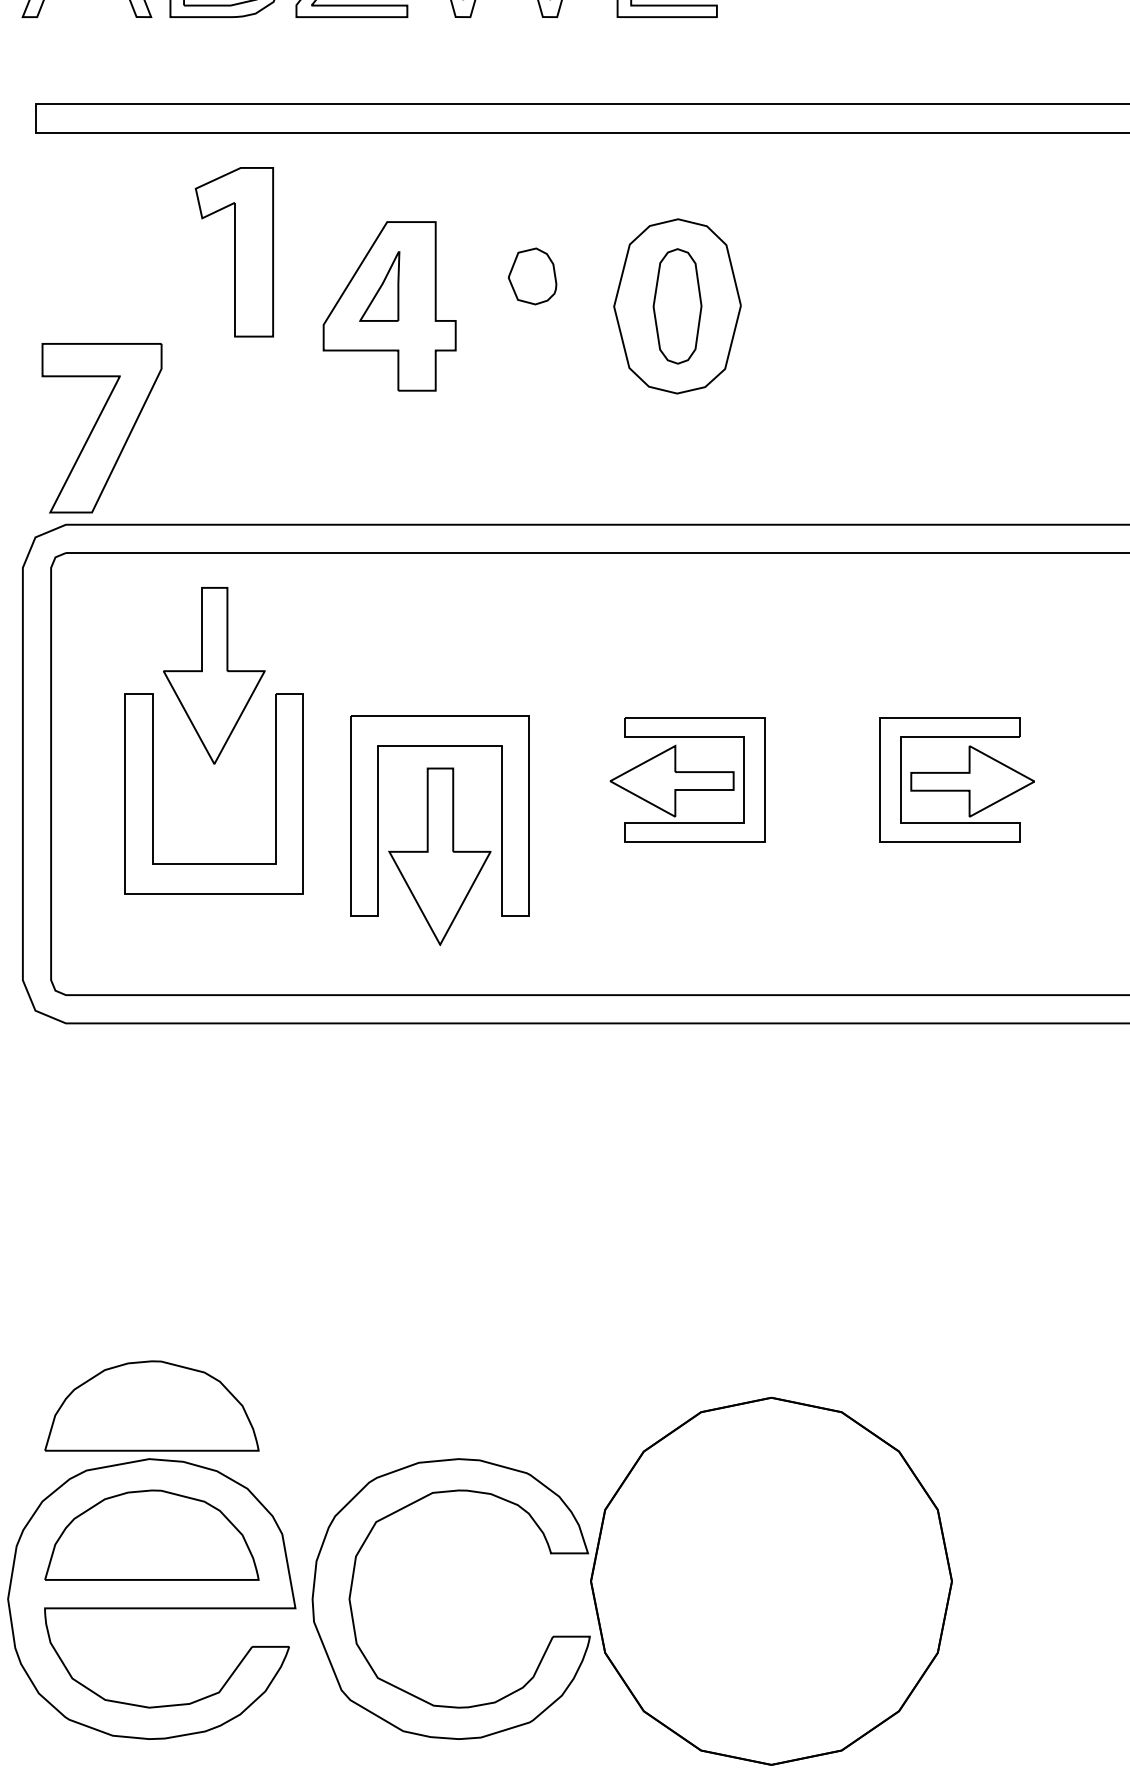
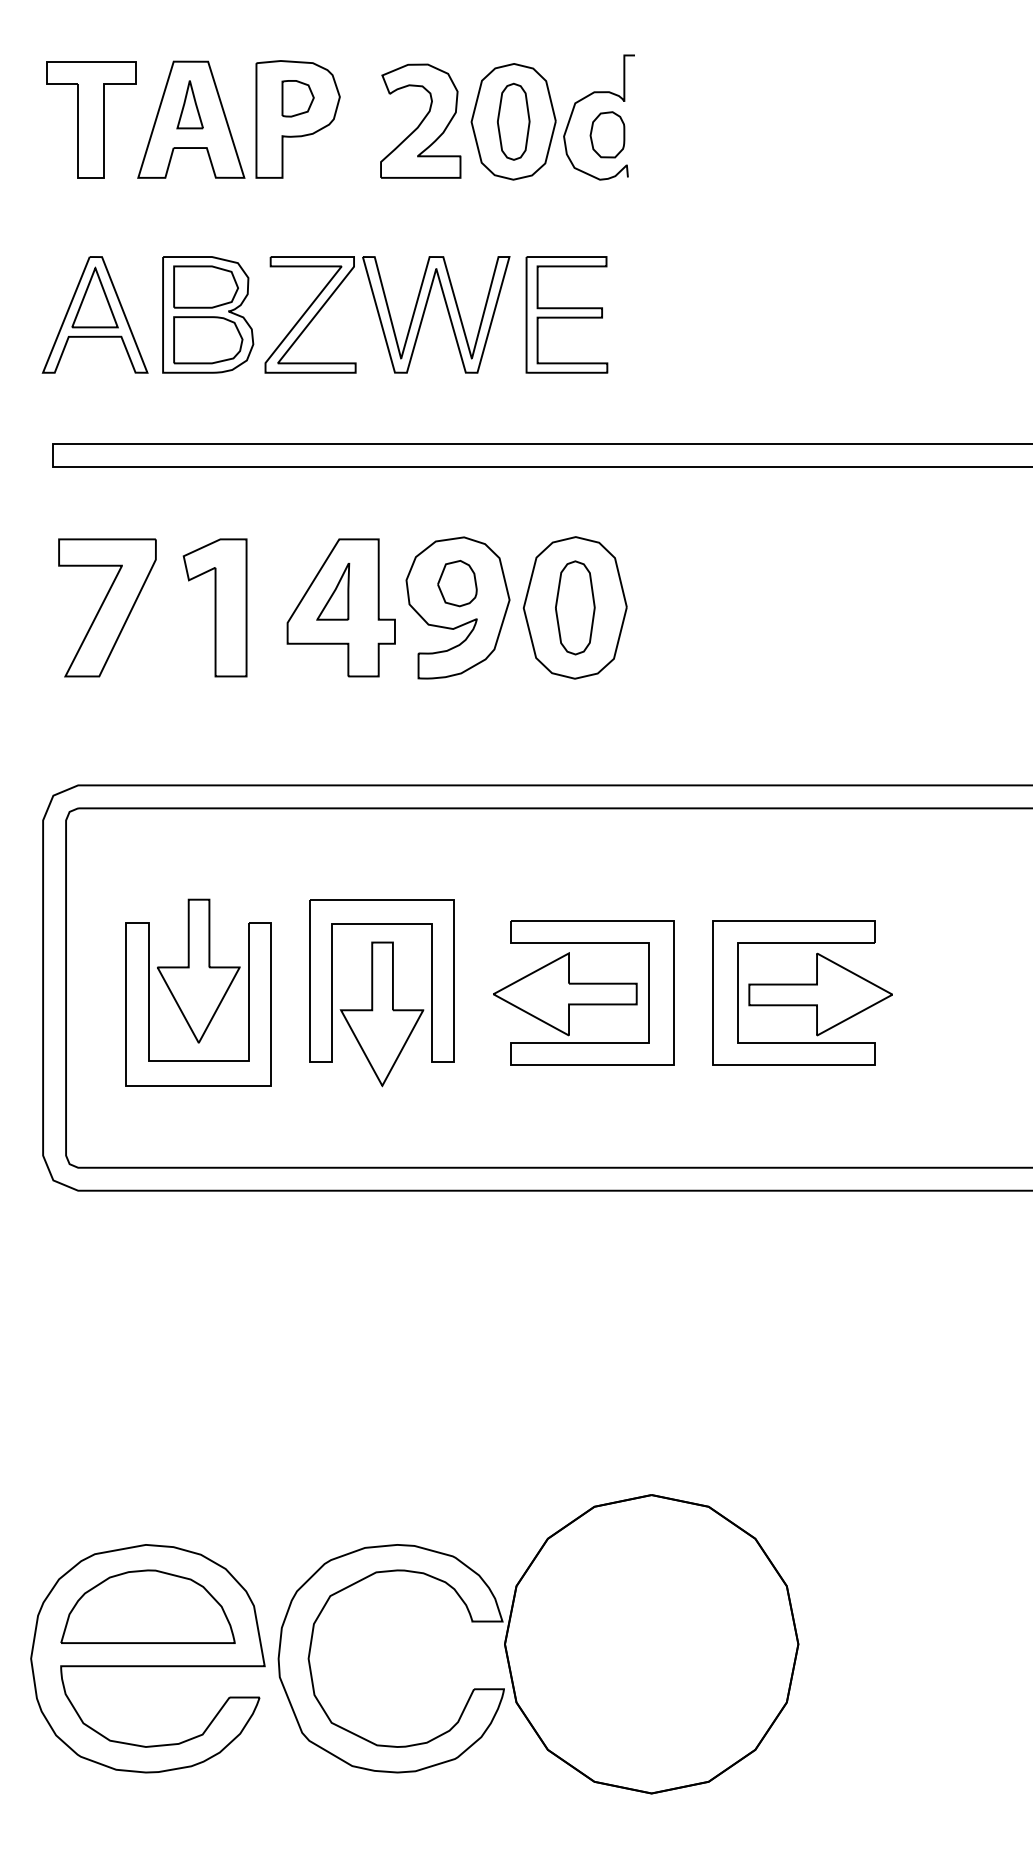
part: (233, 251) -> (214, 607), moved
part: (532, 305) -> (457, 607), added
part: (102, 427) -> (107, 607), moved
part: (214, 674) -> (198, 970), moved
part: (687, 779) -> (583, 992), size x1.43
part: (957, 779) -> (802, 992), size x1.43
part: (439, 831) -> (381, 993), moved
part: (151, 1405) -> (147, 1501), removed

